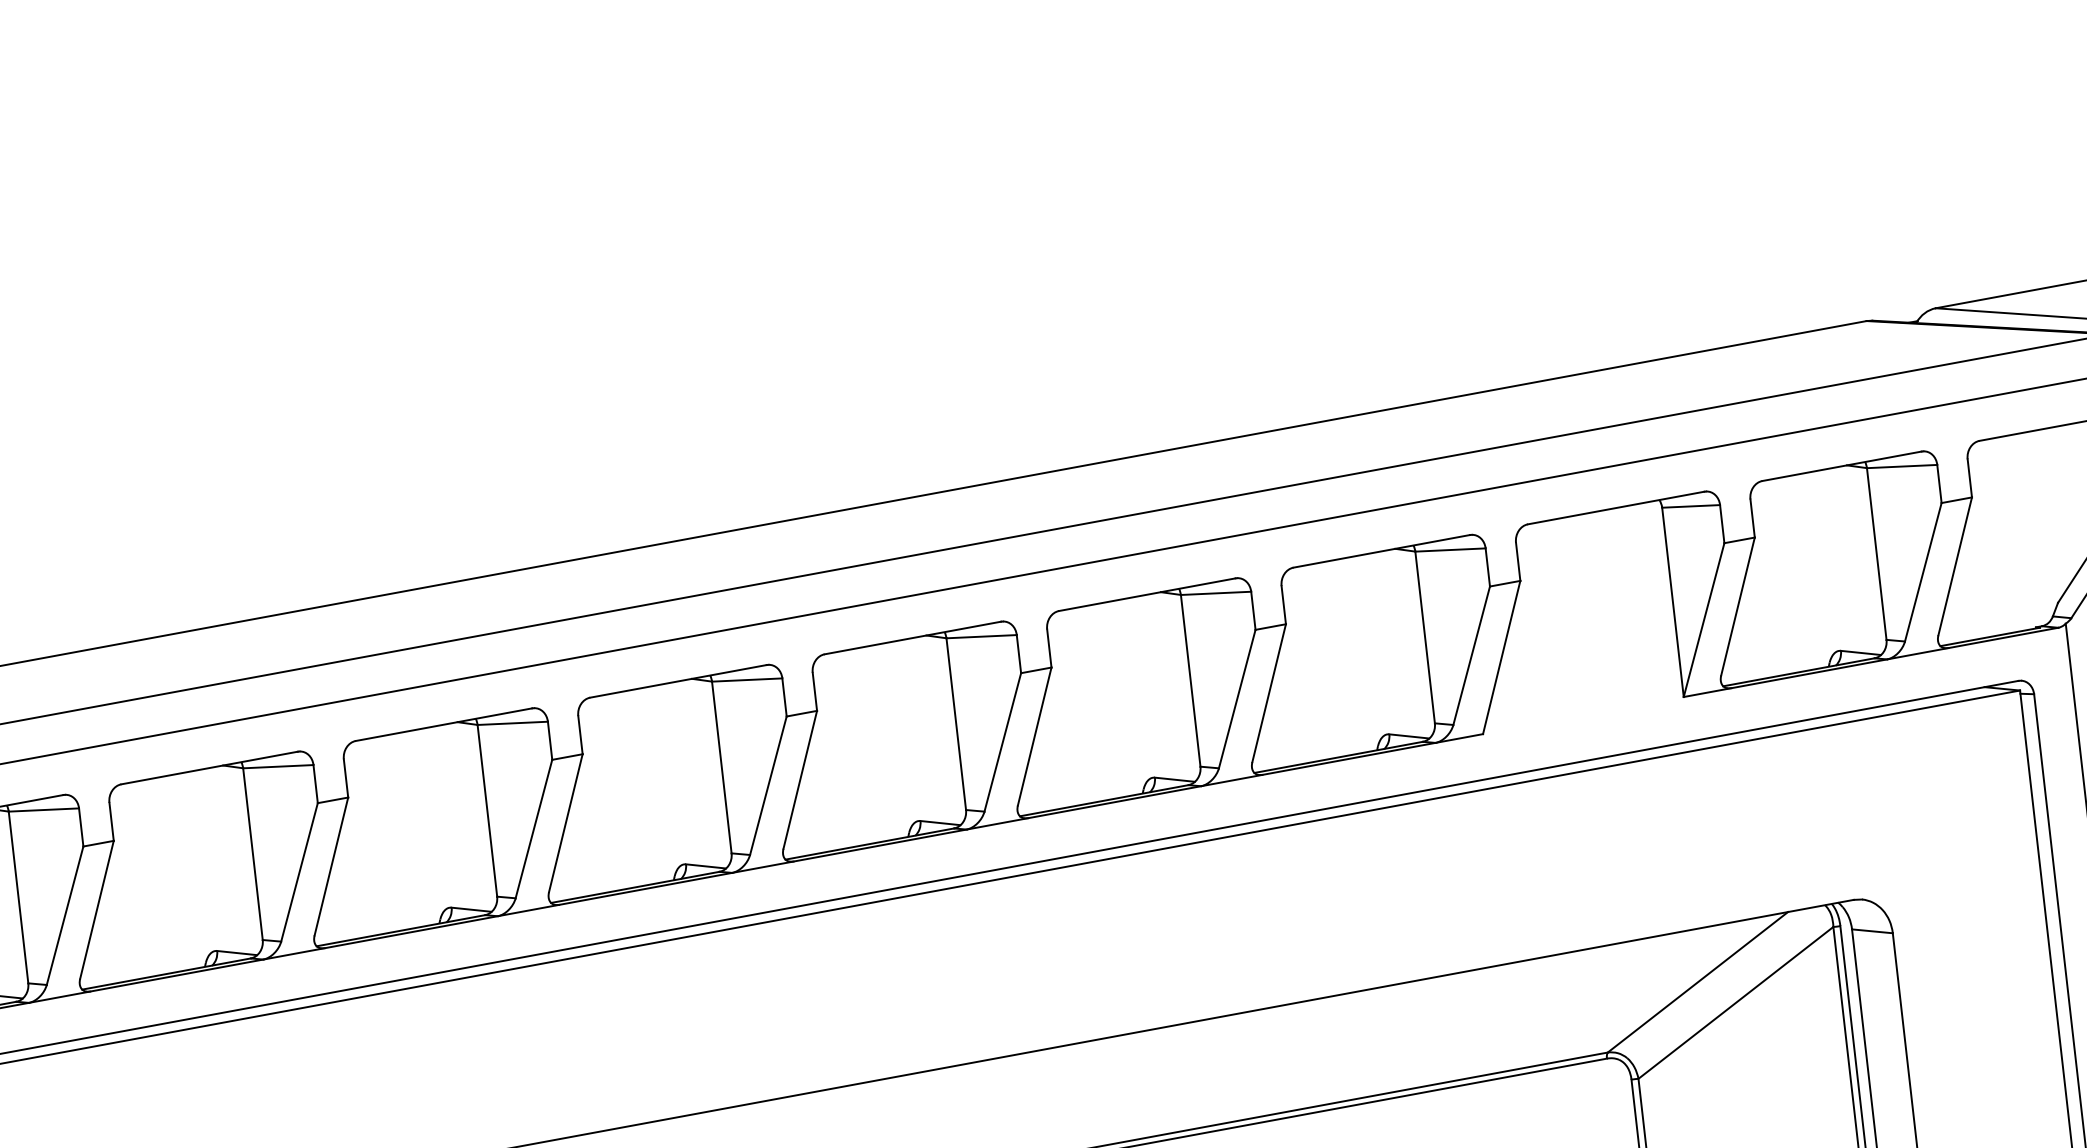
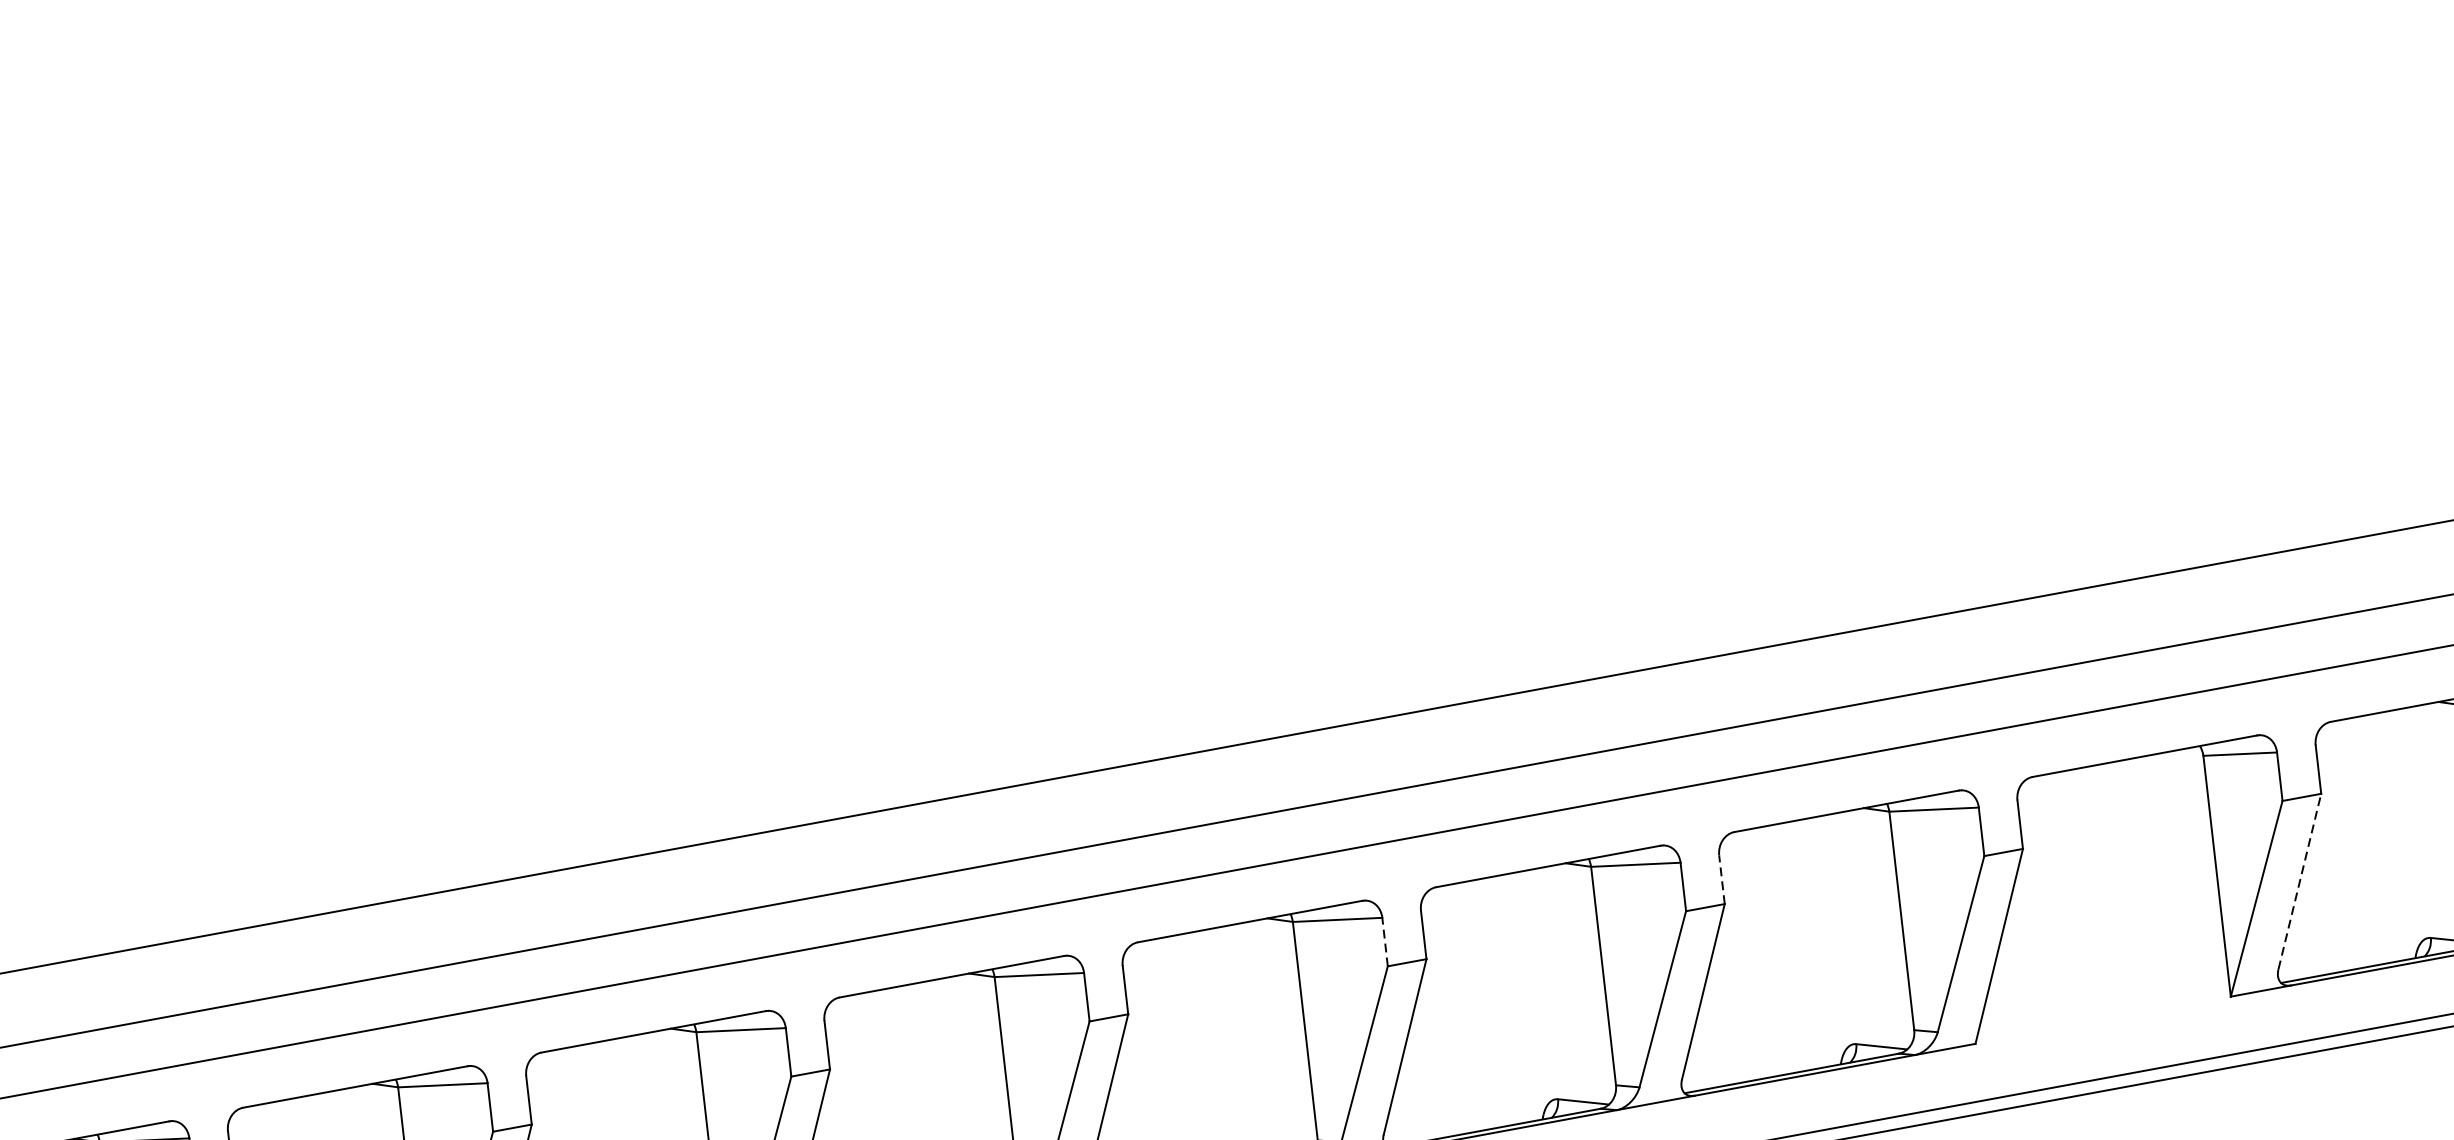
line: (1283, 604) -> (1721, 878), solid -> dashed
line: (1738, 606) -> (2300, 881), solid -> dashed
line: (1018, 653) -> (1384, 941), solid -> dashed

